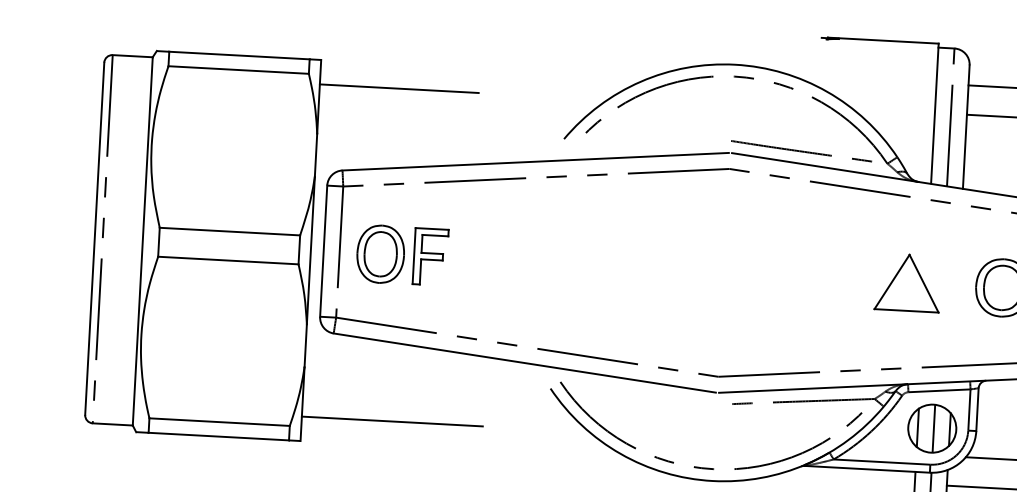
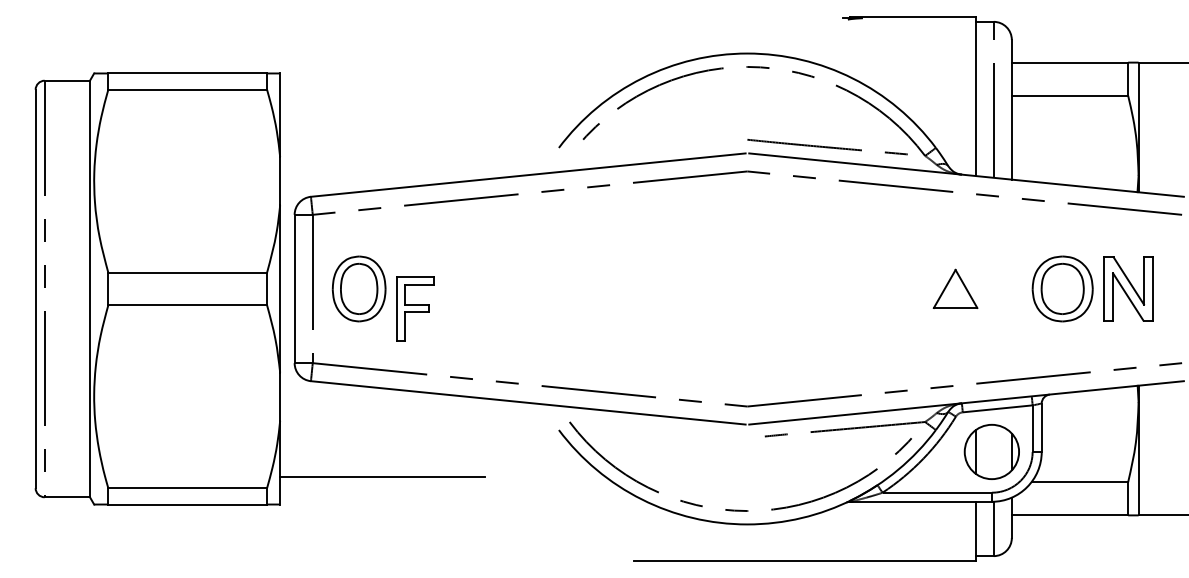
line: (398, 89) -> (369, 101), removed
part: (430, 256) -> (415, 308), moved
part: (907, 282) -> (955, 288), size x0.6
line: (933, 428) -> (993, 451), removed

